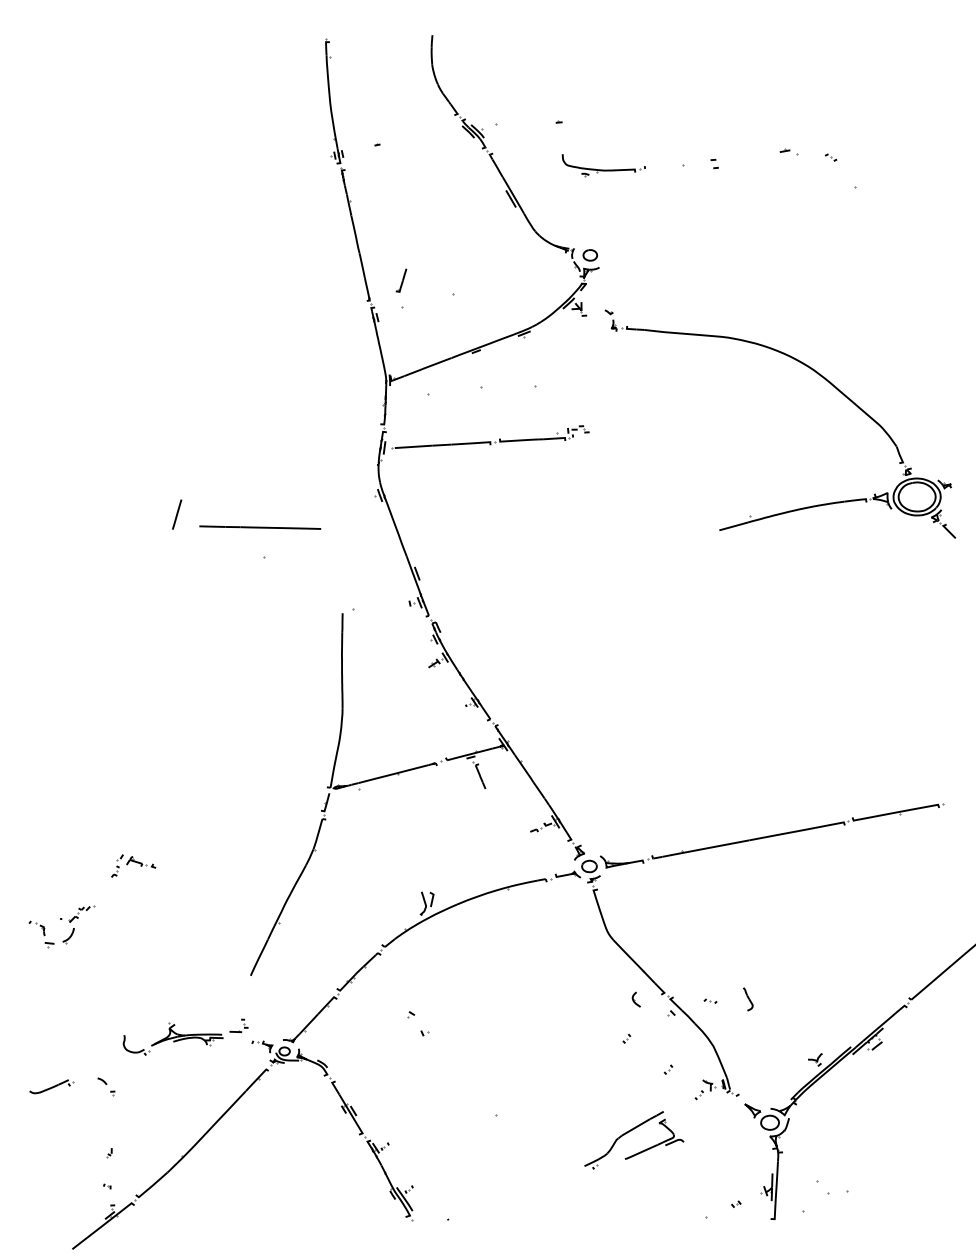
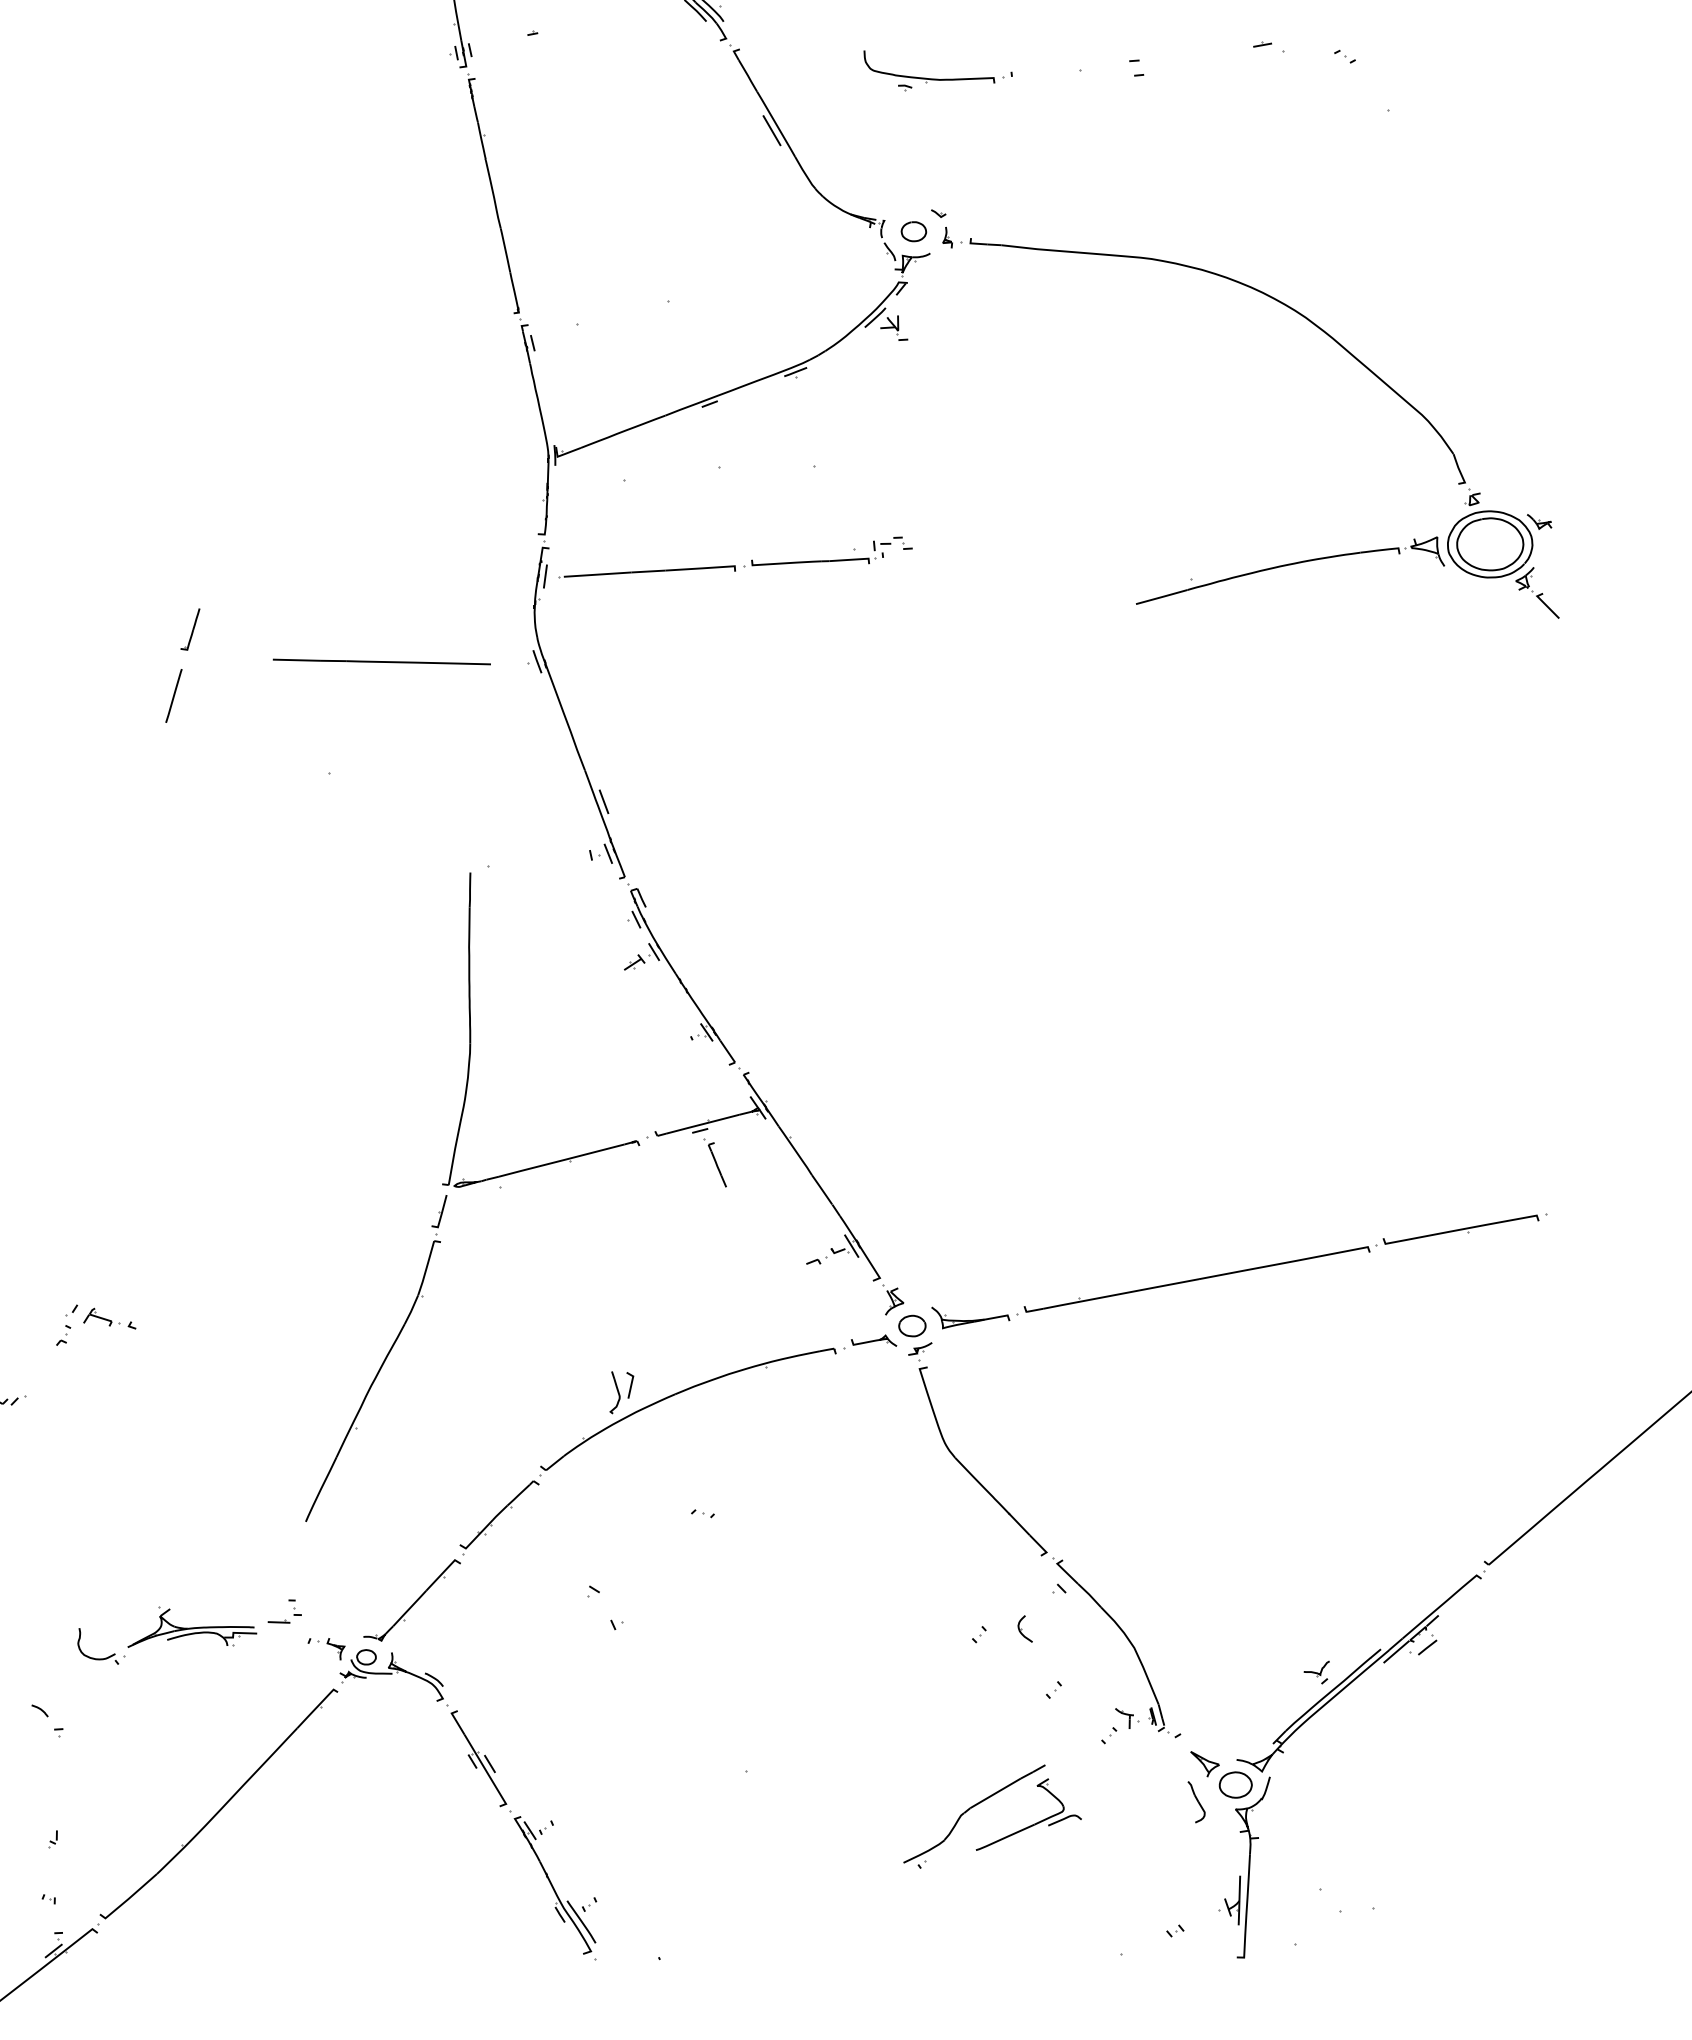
part: (401, 280) -> (190, 629), moved
part: (817, 374) -> (1311, 325), moved
line: (260, 527) -> (382, 661), moved
part: (635, 999) -> (1023, 1628), moved
part: (748, 999) -> (1197, 1802), moved
part: (710, 1000) -> (702, 1512), moved

